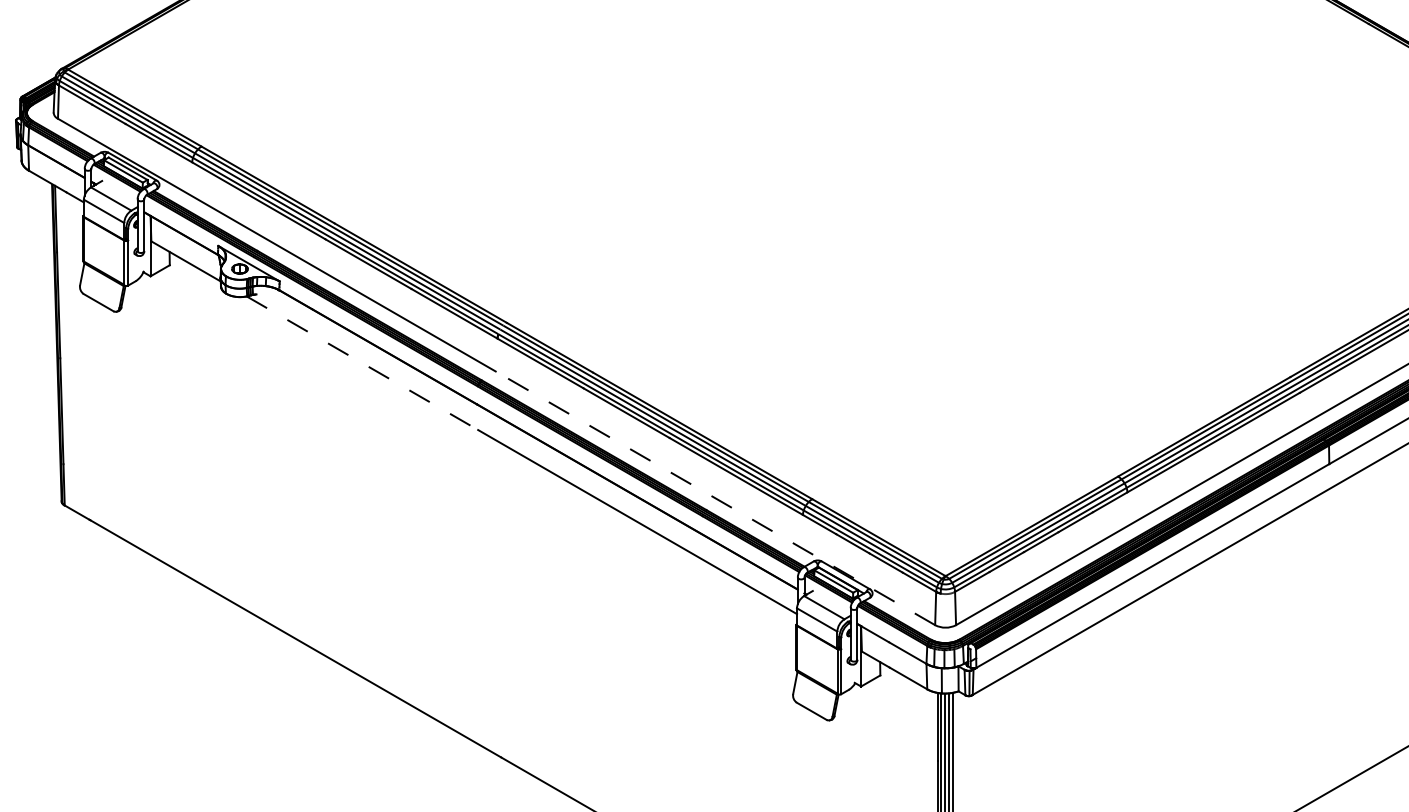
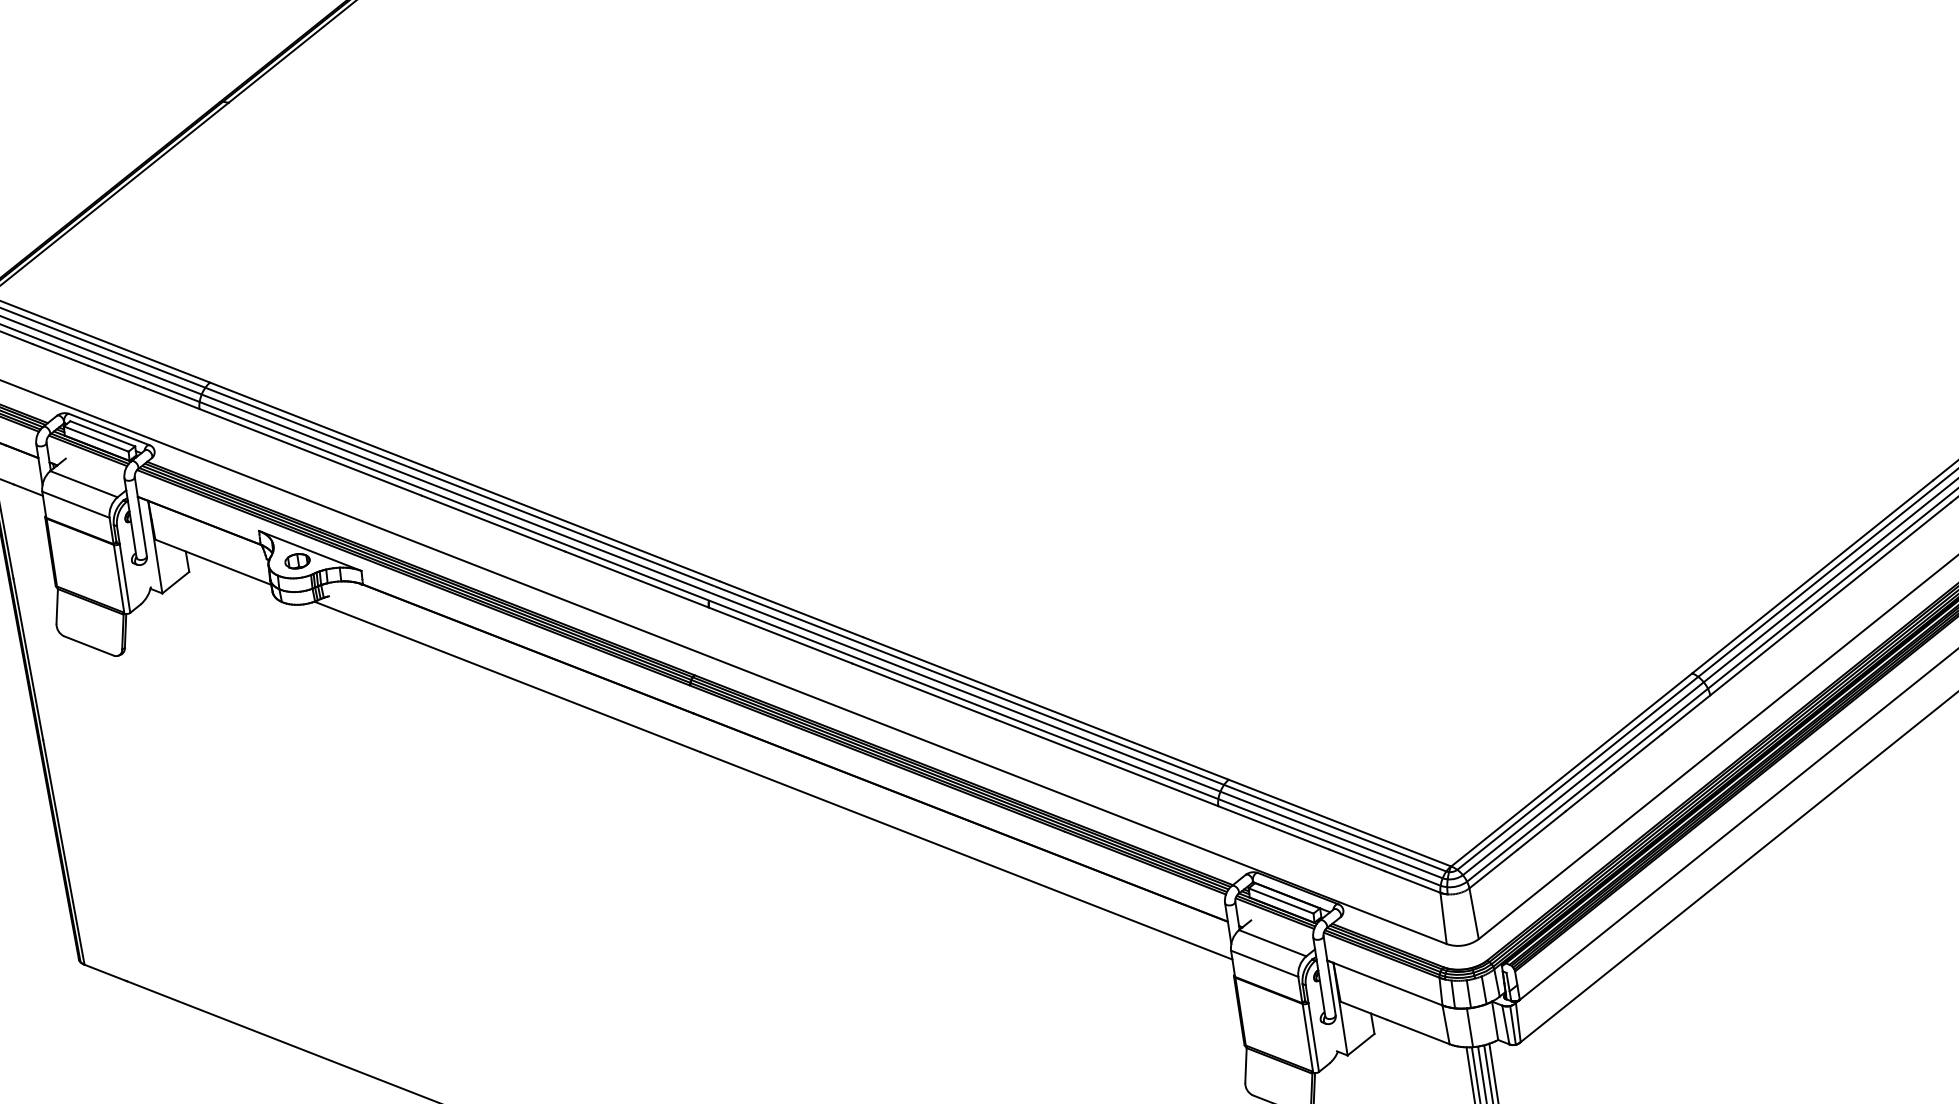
line: (362, 363) -> (507, 677), dashed -> solid
line: (716, 498) -> (1081, 801), dashed -> solid

